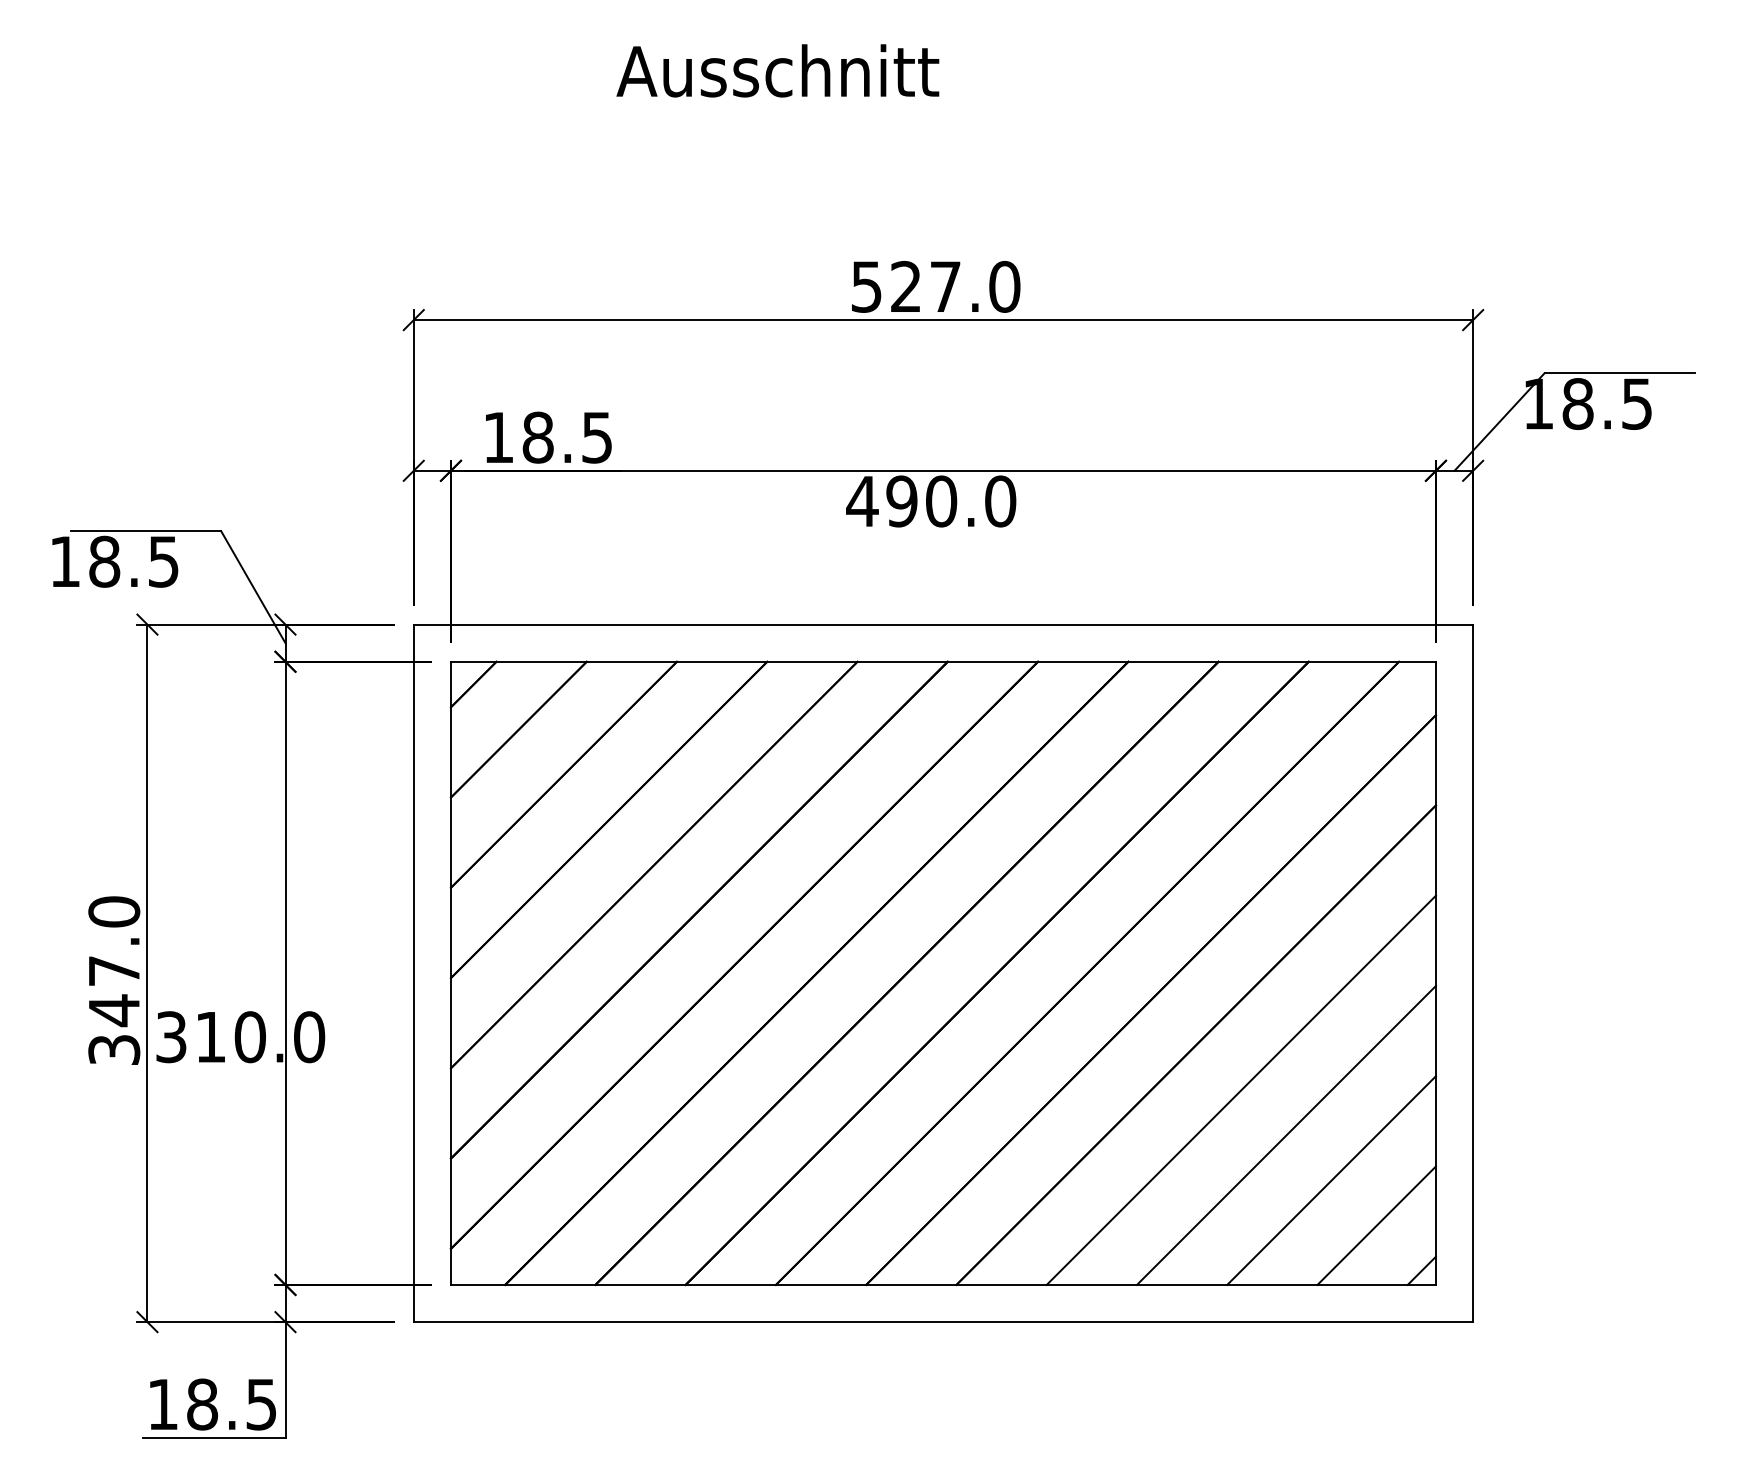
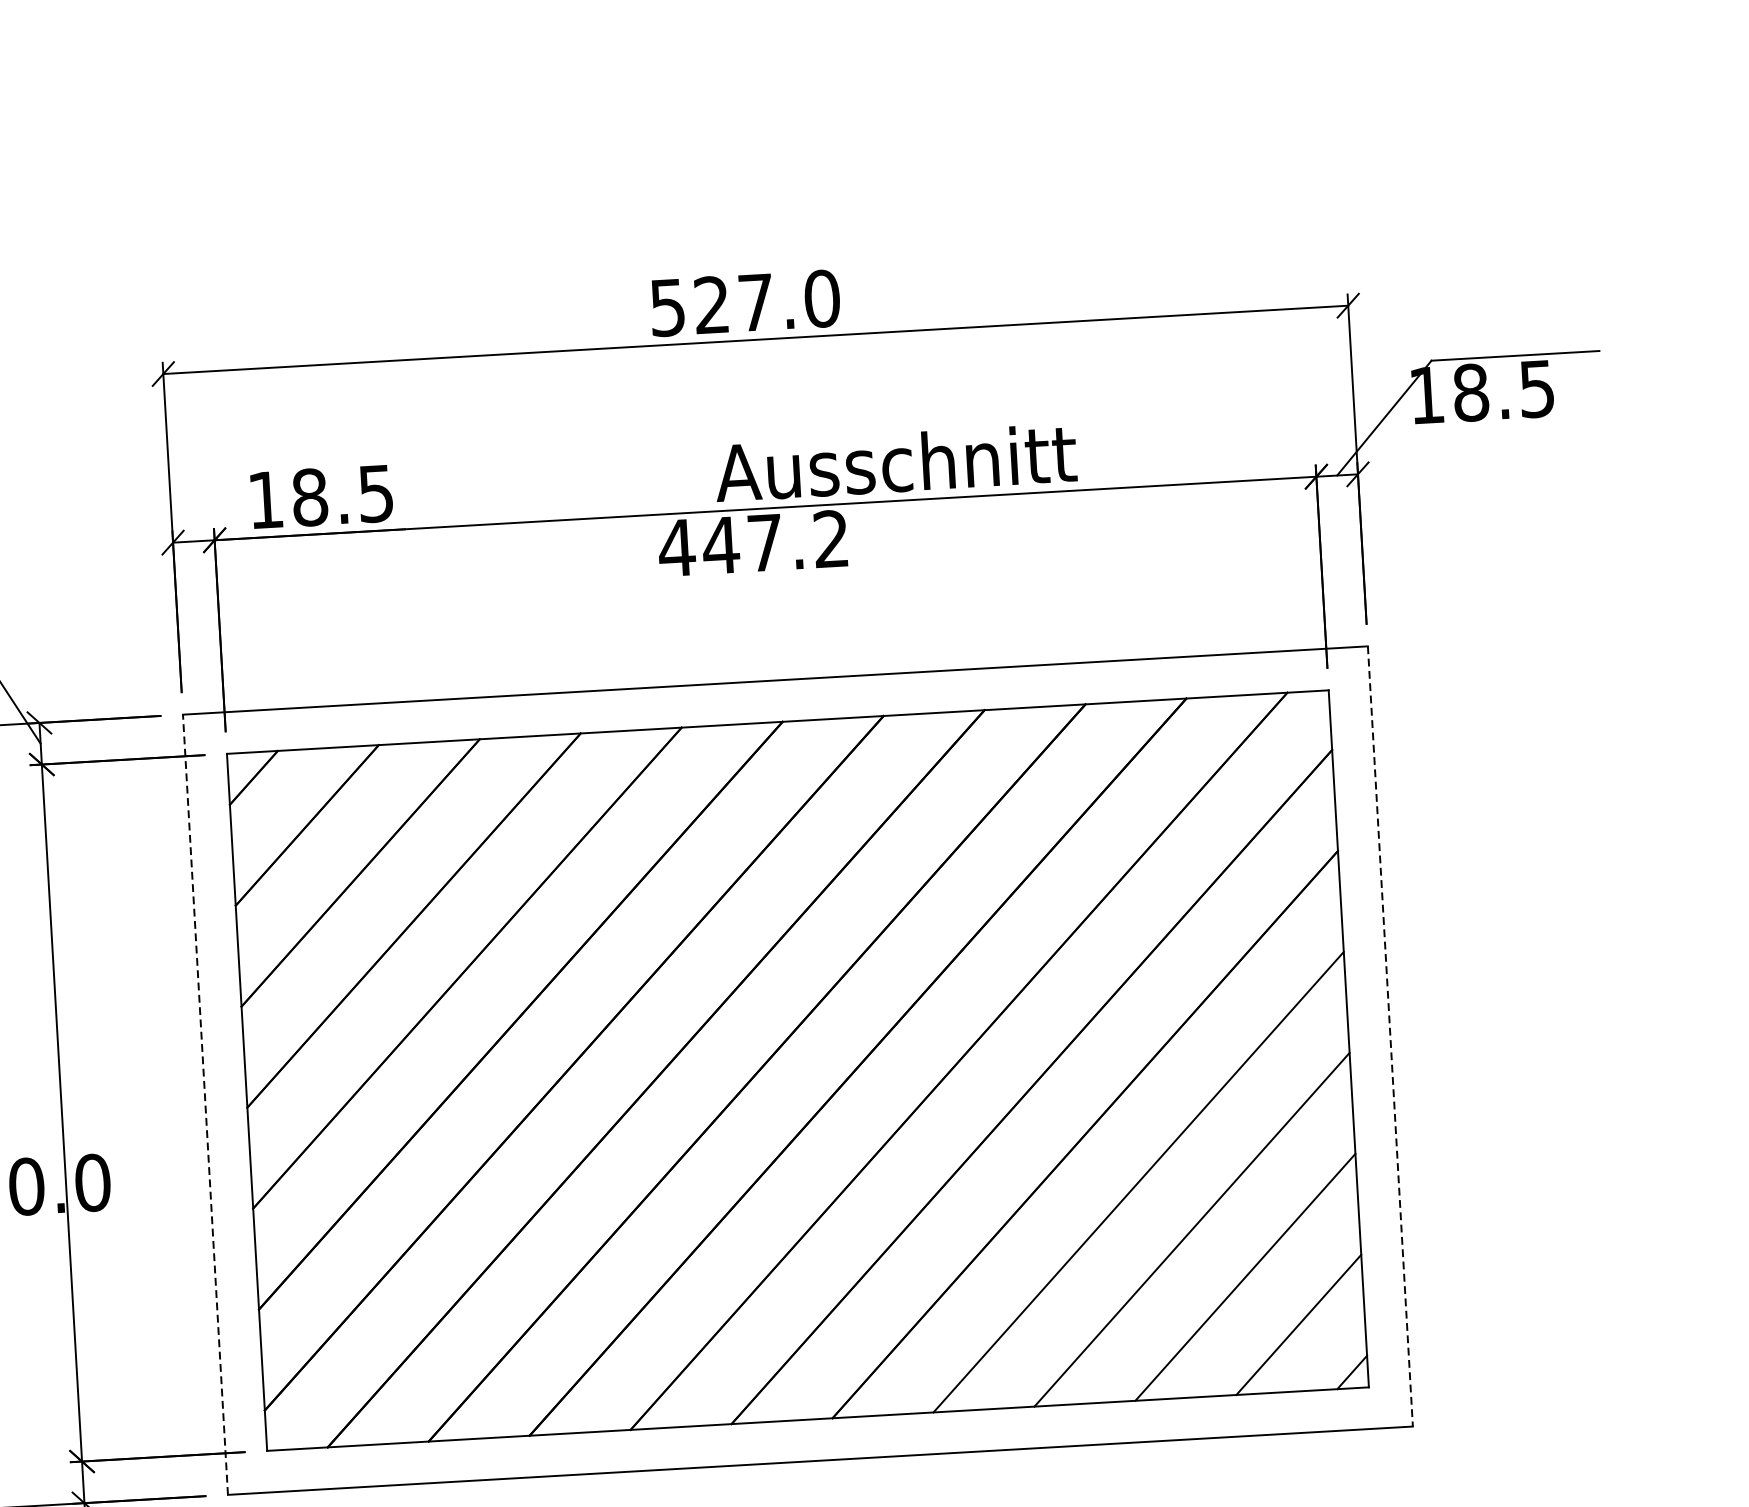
text: (777, 70) -> (895, 462), moved
text: (950, 501) -> (775, 542), 490.0 -> 447.2
line: (413, 973) -> (205, 1104), solid -> dashed
line: (1473, 973) -> (1390, 1036), solid -> dashed

